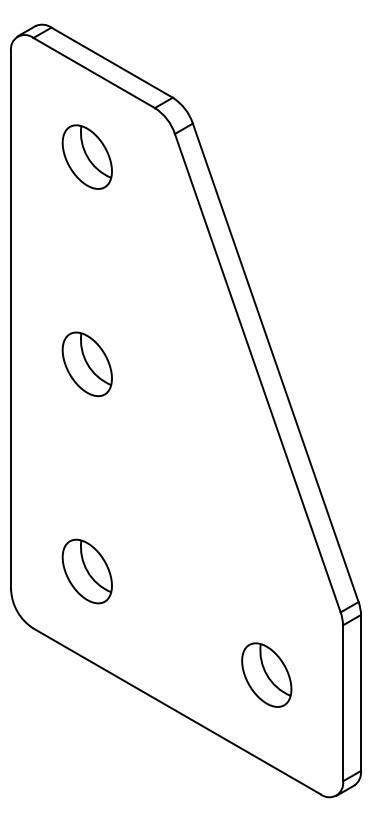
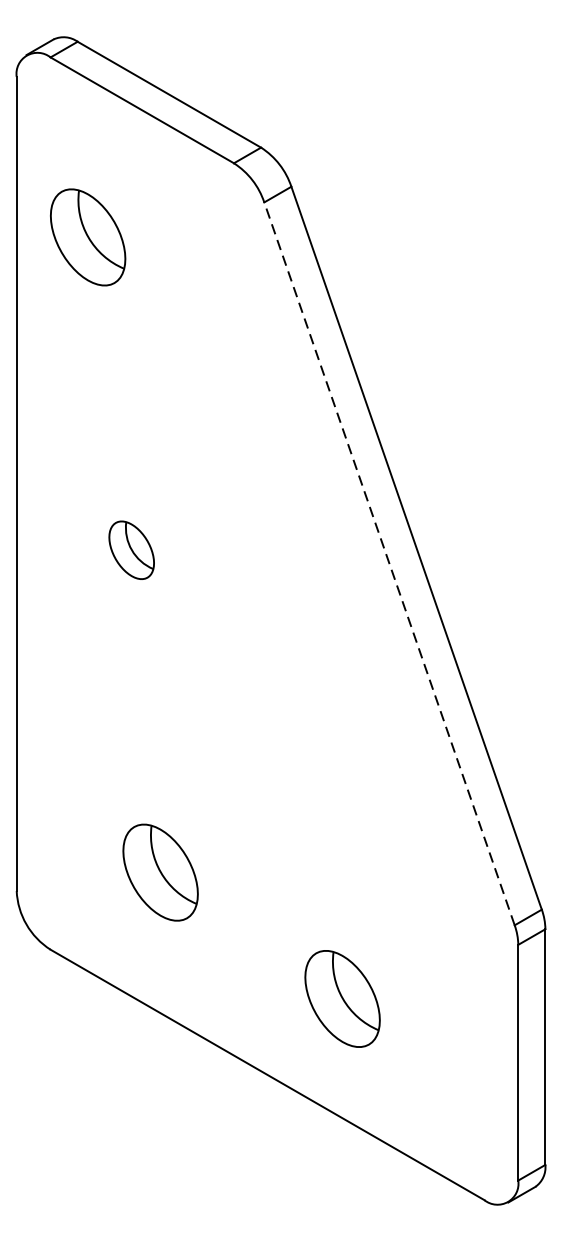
part: (86, 156) -> (86, 236), moved
part: (86, 363) -> (130, 549), size x0.6
line: (257, 372) -> (389, 562), solid -> dashed
part: (86, 571) -> (159, 872), moved
part: (266, 674) -> (342, 997), moved

